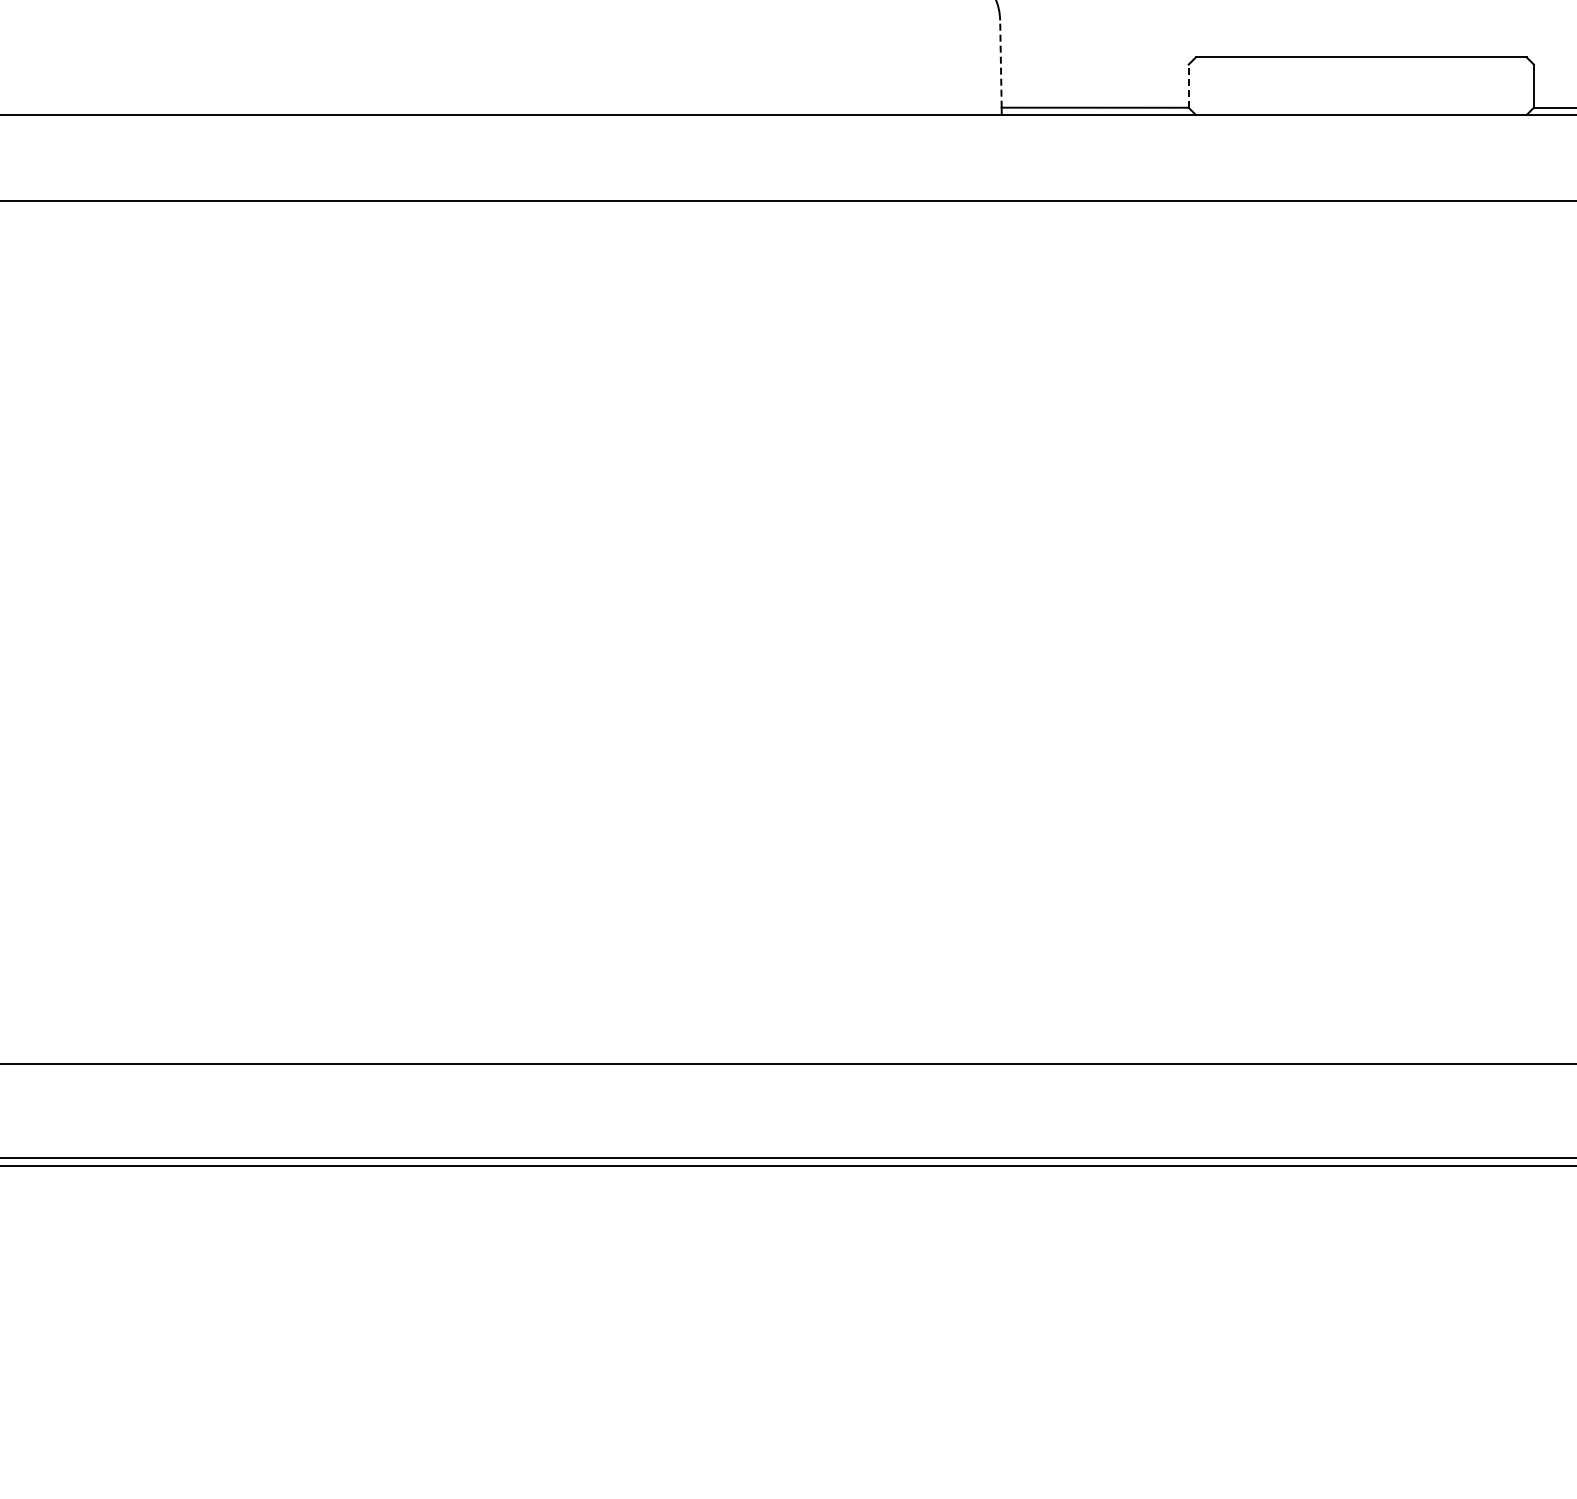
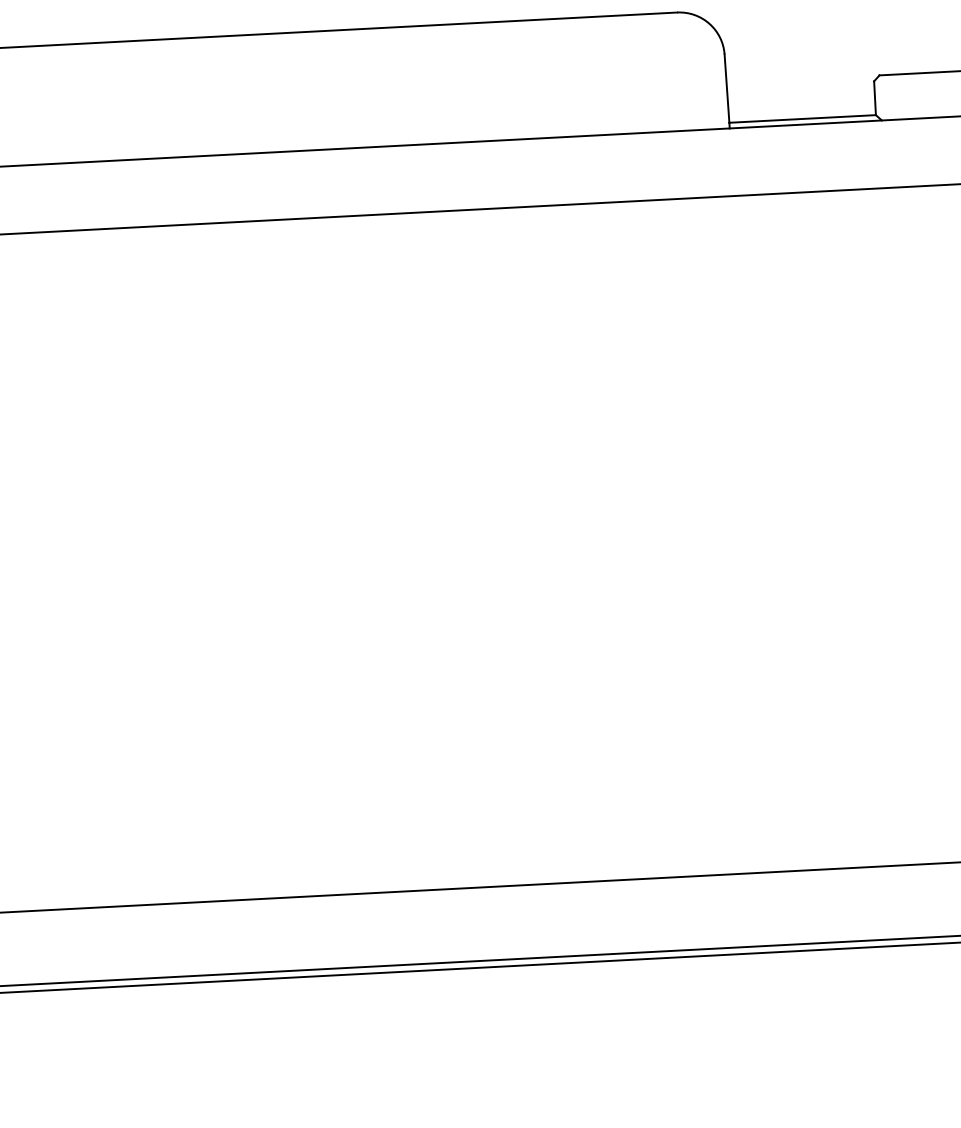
line: (1000, 64) -> (726, 88), dashed -> solid
line: (1188, 86) -> (874, 98), dashed -> solid

